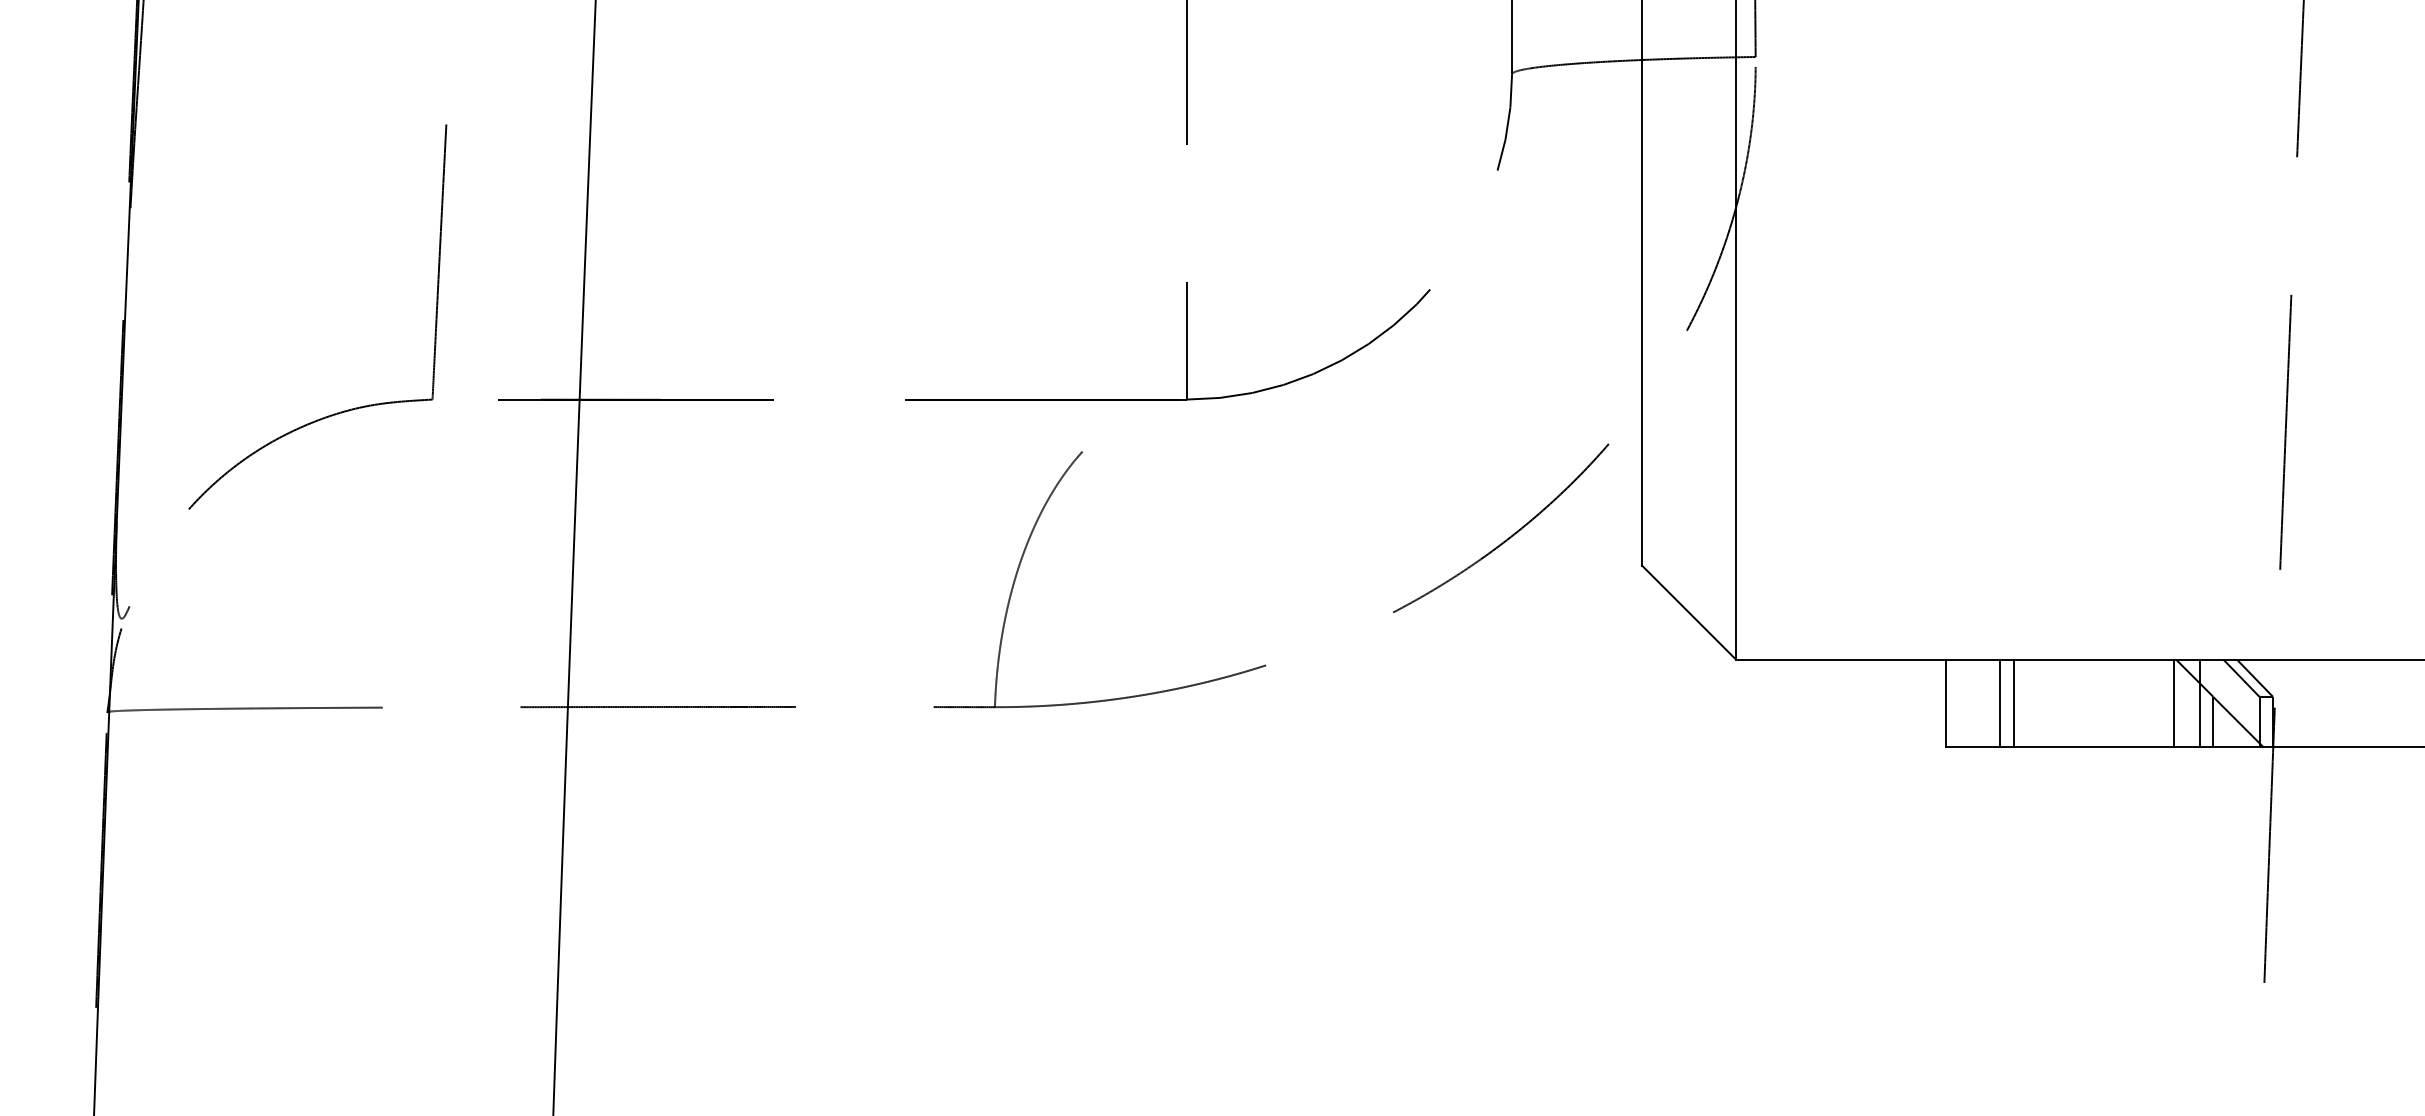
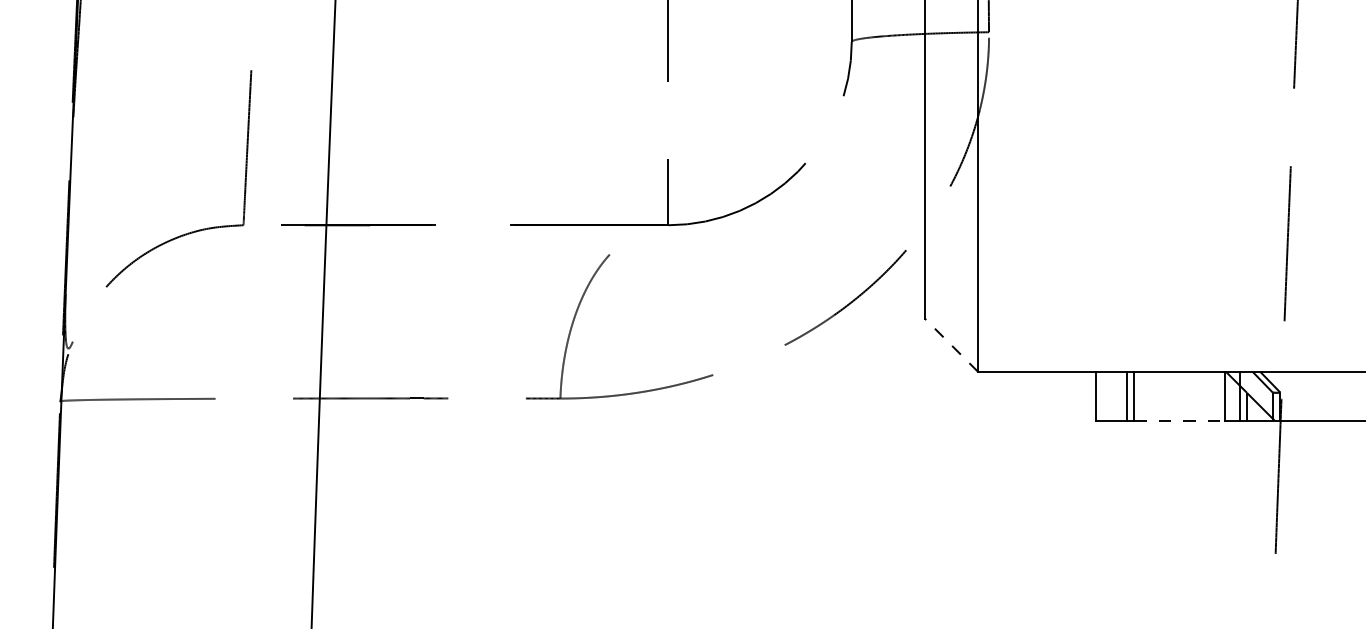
line: (1689, 613) -> (951, 345), solid -> dashed
line: (2095, 746) -> (1180, 420), solid -> dashed

